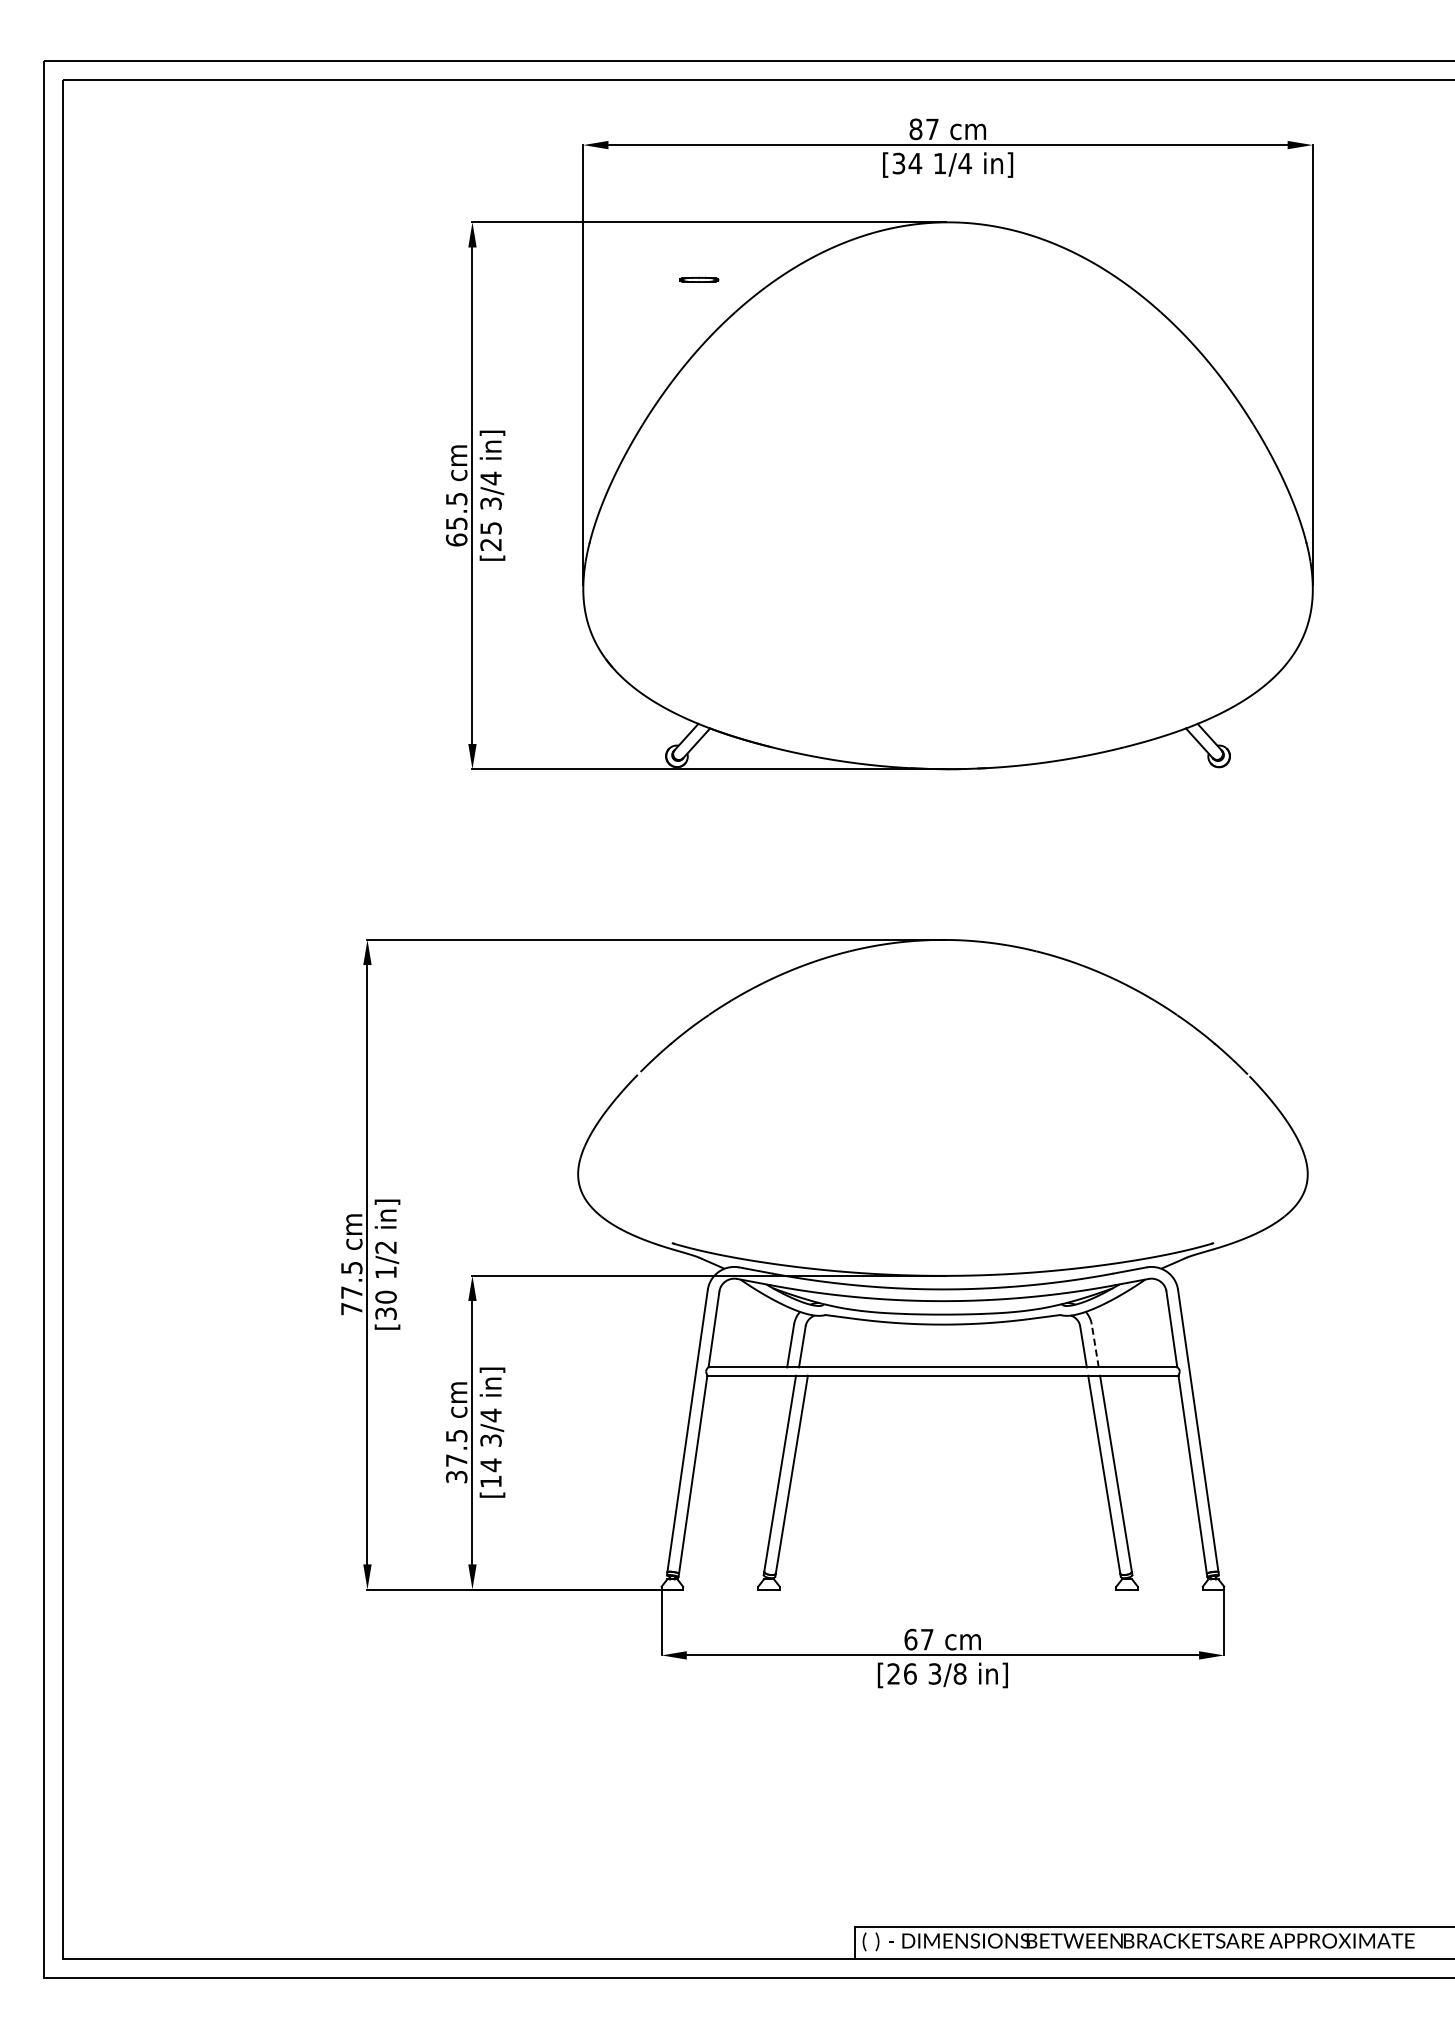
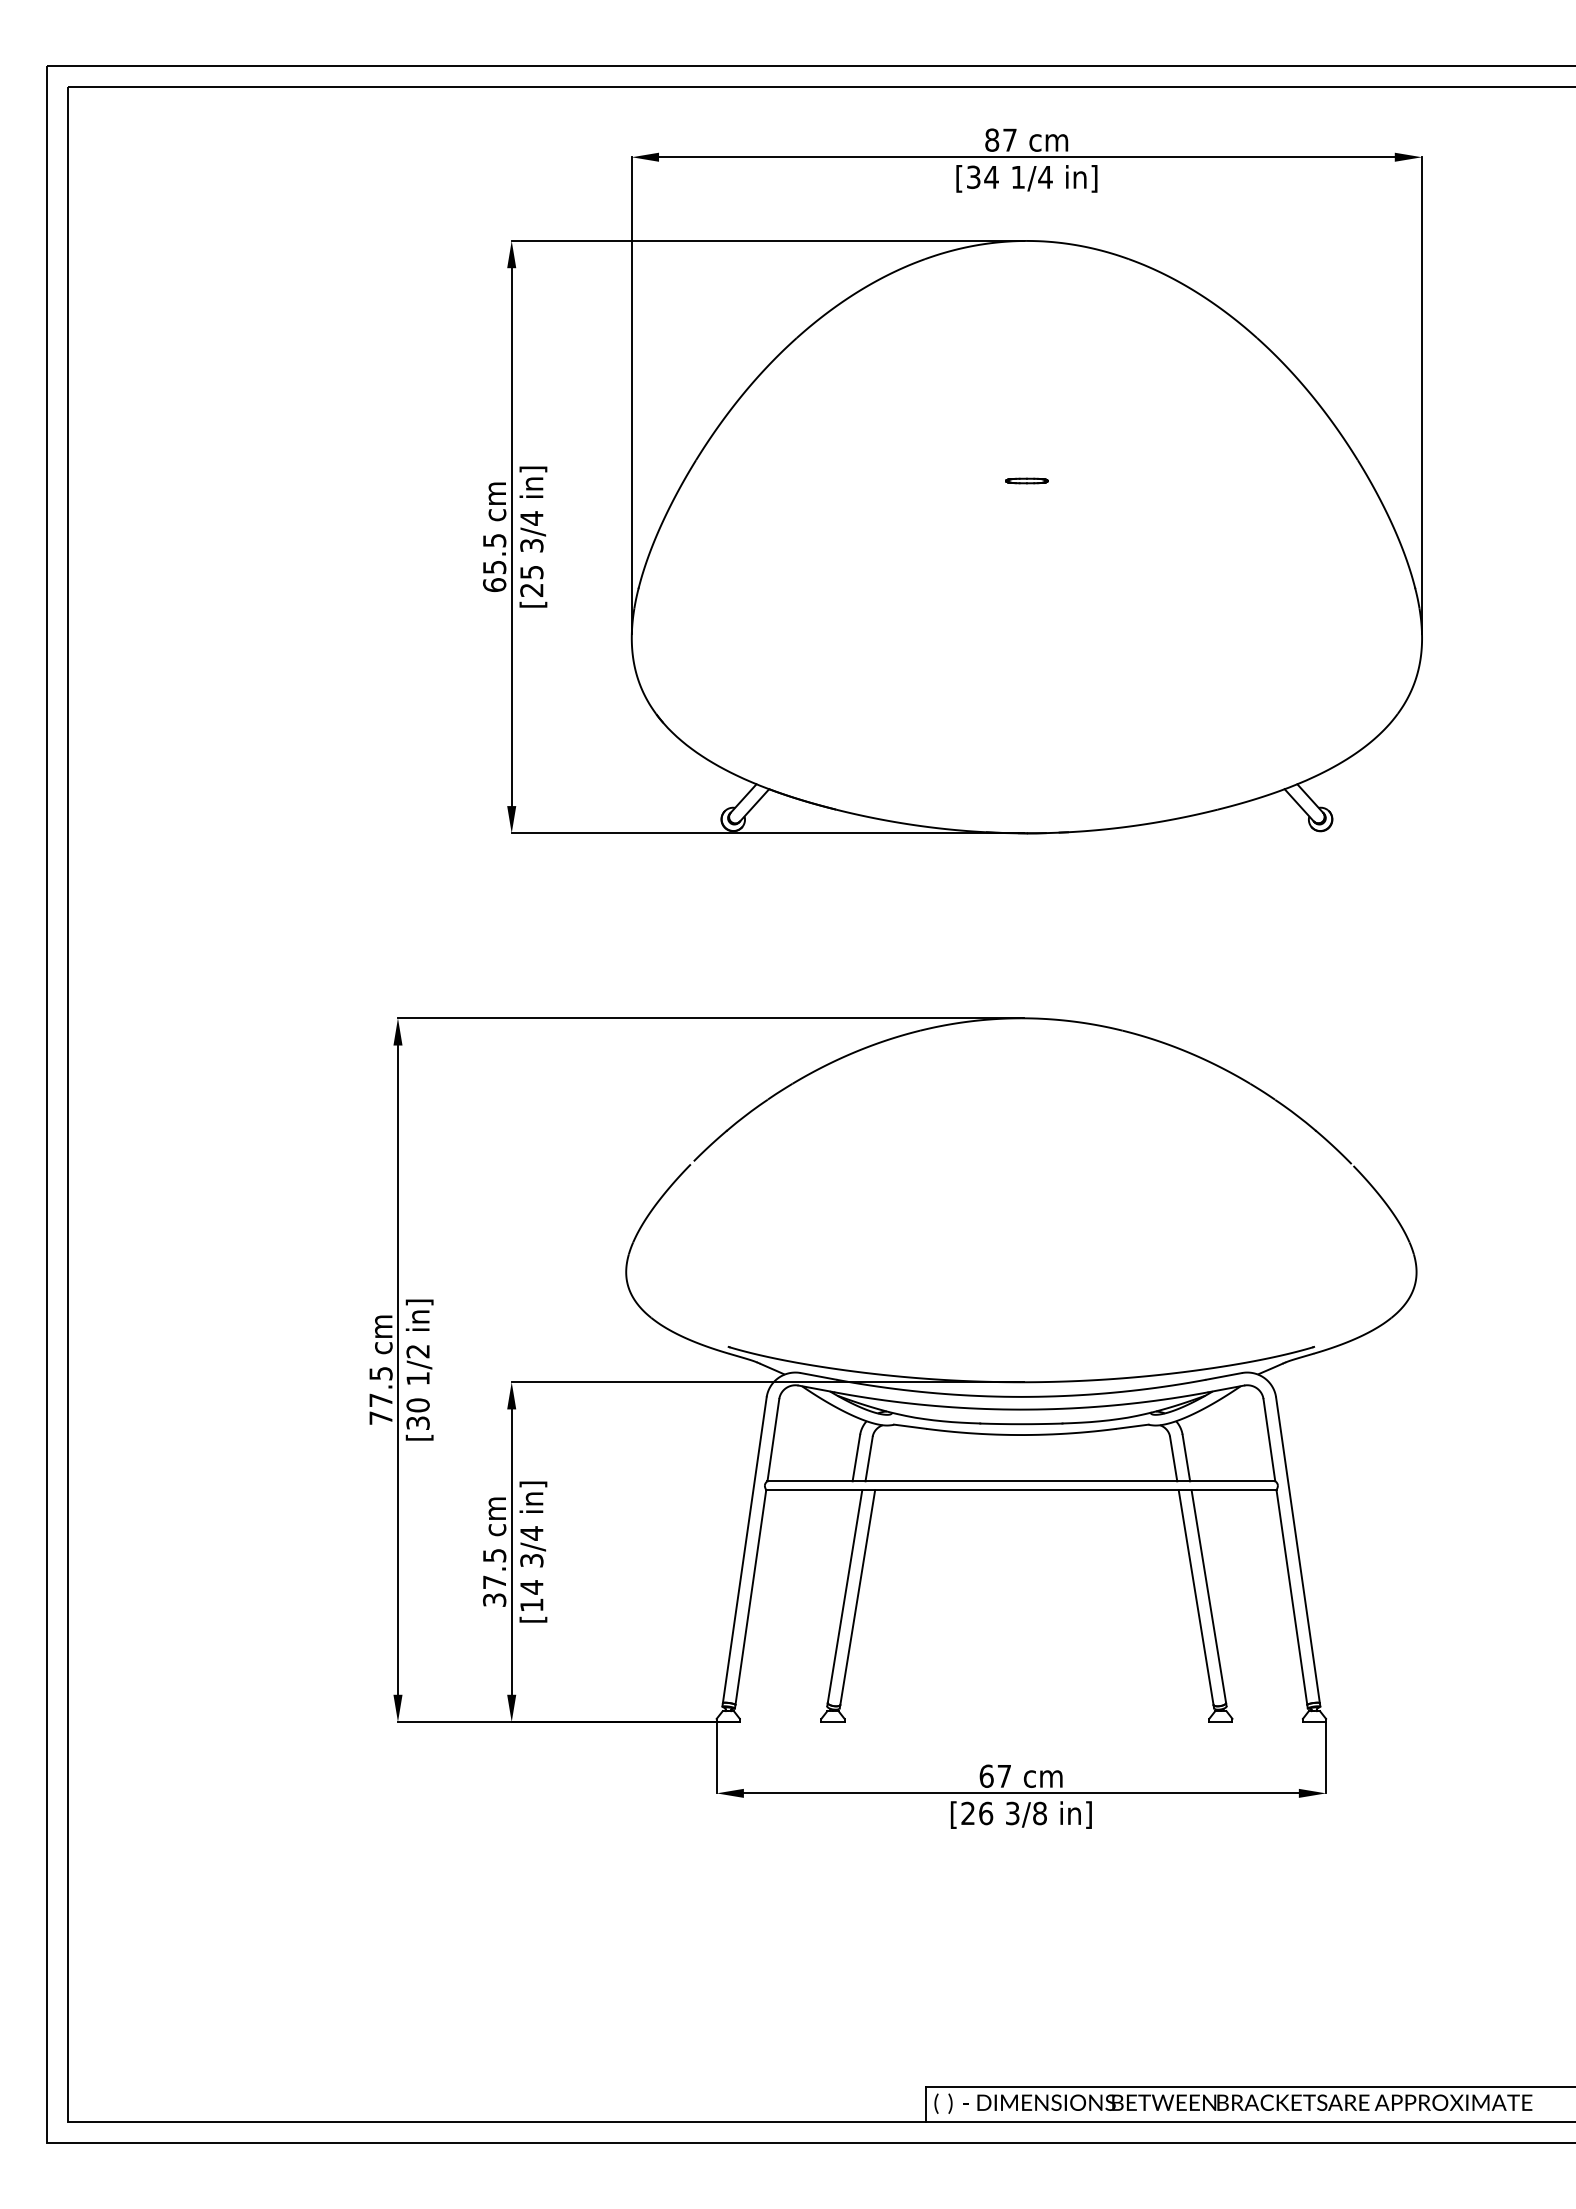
part: (699, 279) -> (1027, 480), moved
line: (1095, 1345) -> (1186, 1457), dashed -> solid

